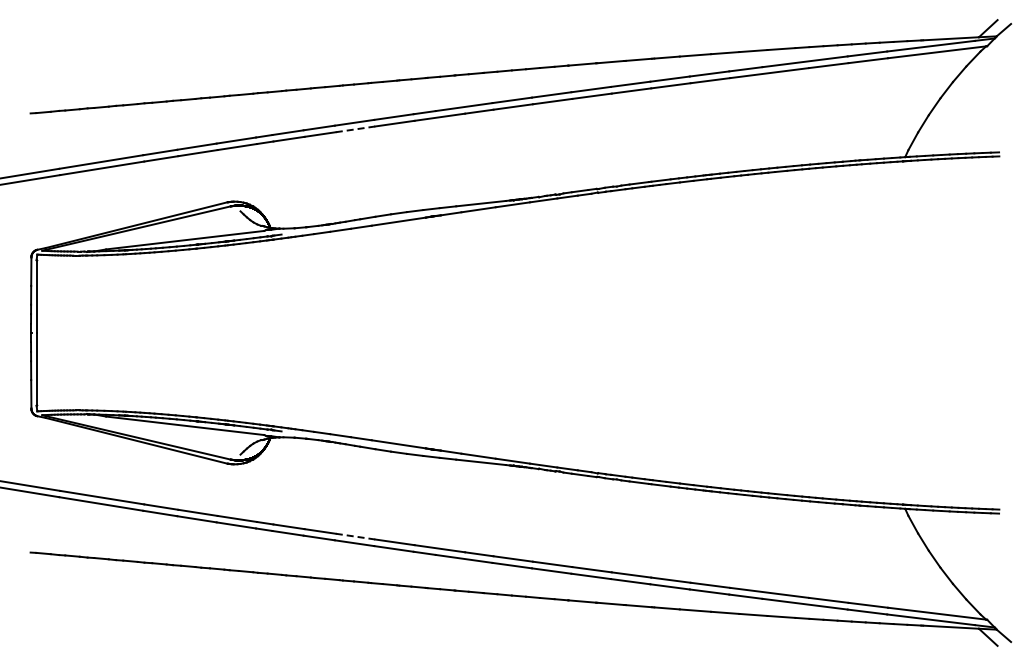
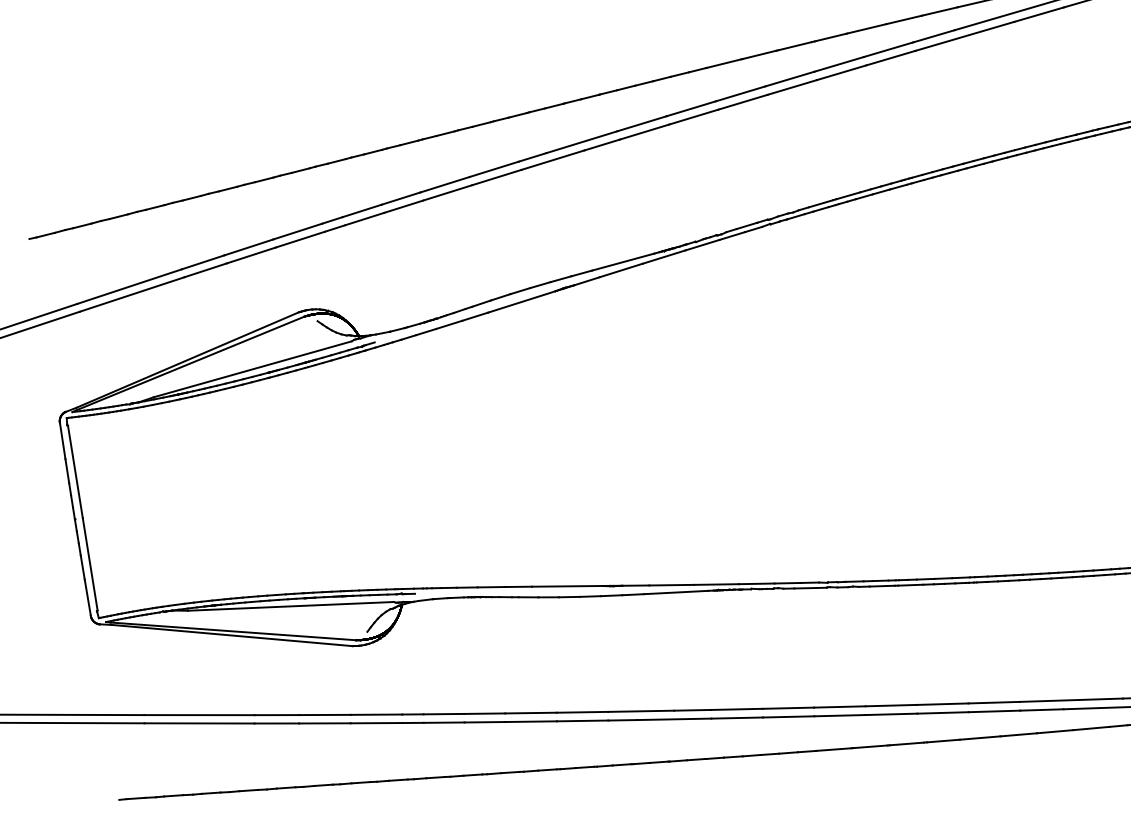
line: (355, 129) -> (447, 193), dashed -> solid
line: (355, 536) -> (530, 712), dashed -> solid

